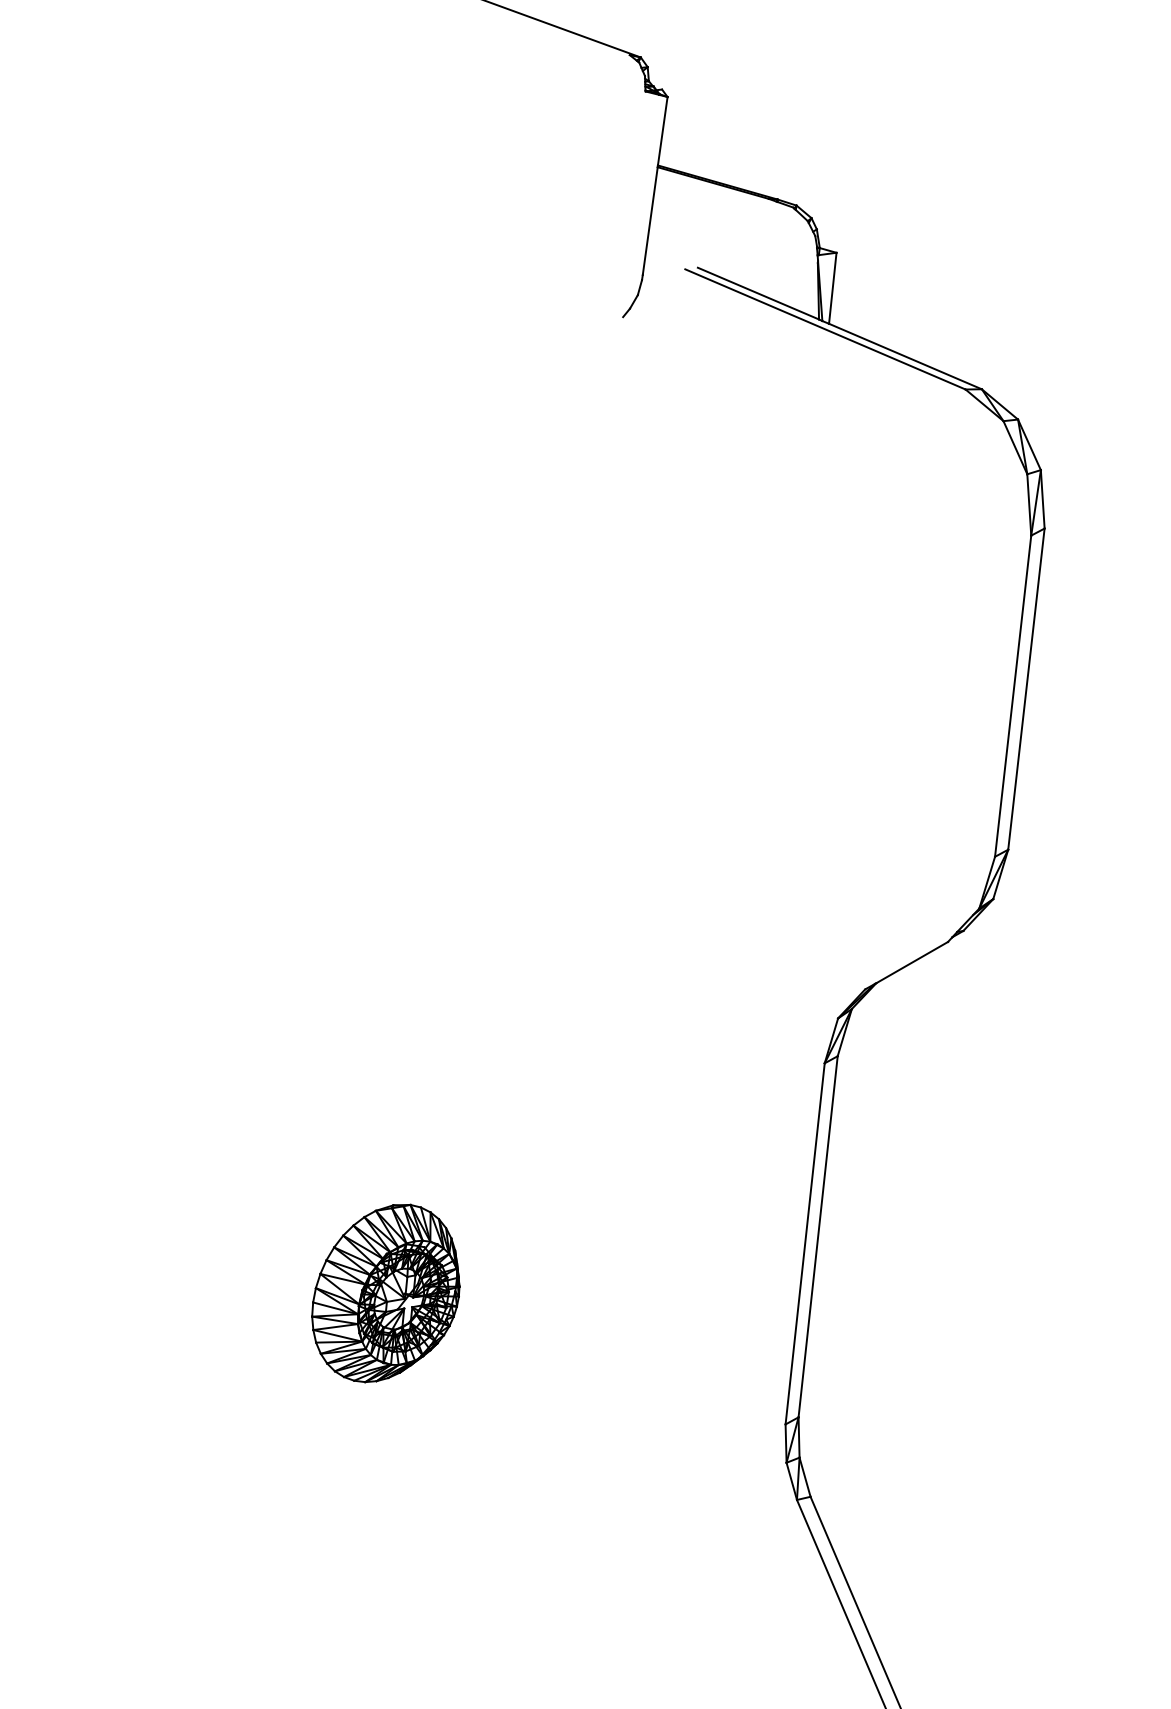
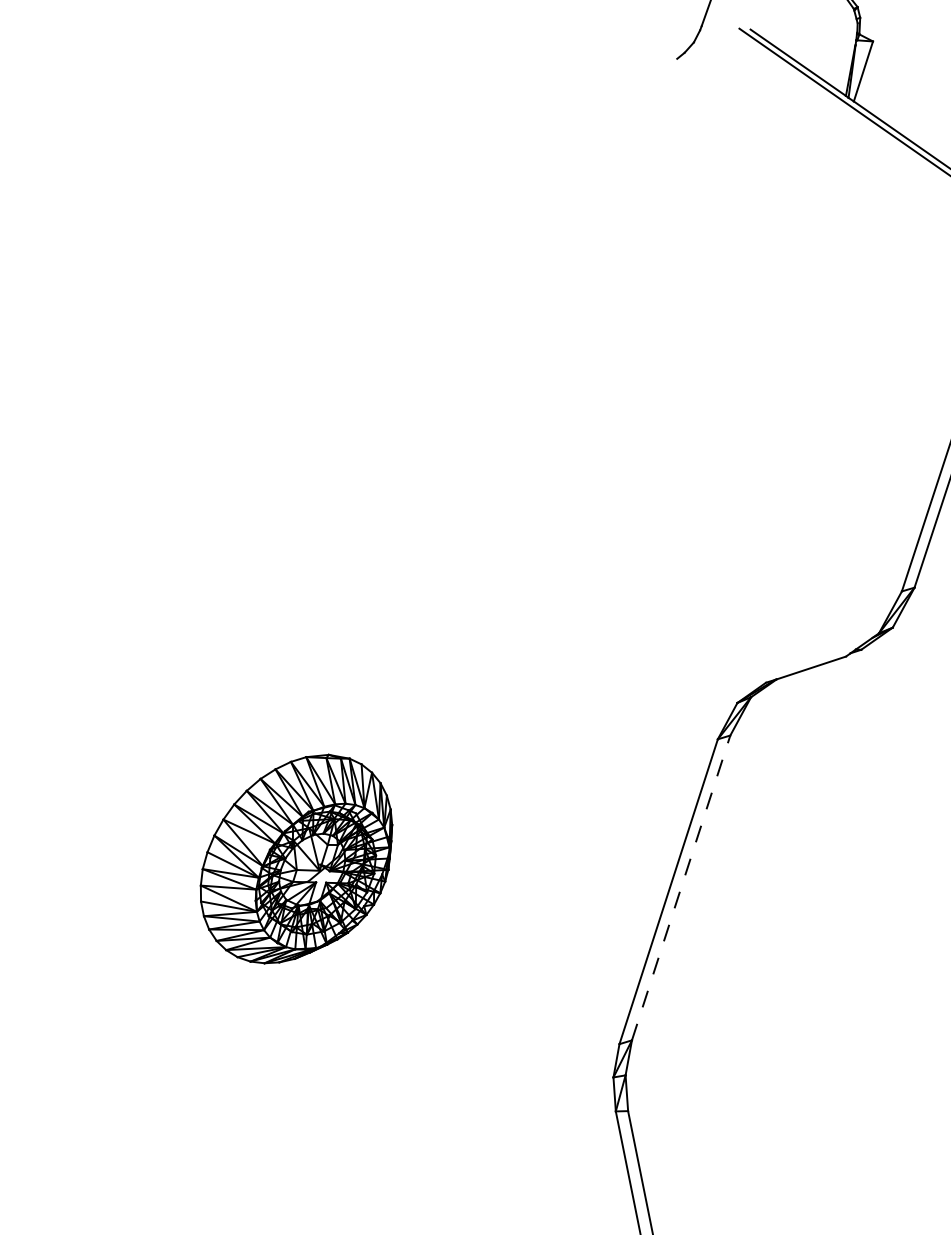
line: (818, 1236) -> (681, 887), solid -> dashed
part: (385, 1293) -> (297, 859), size x1.4

